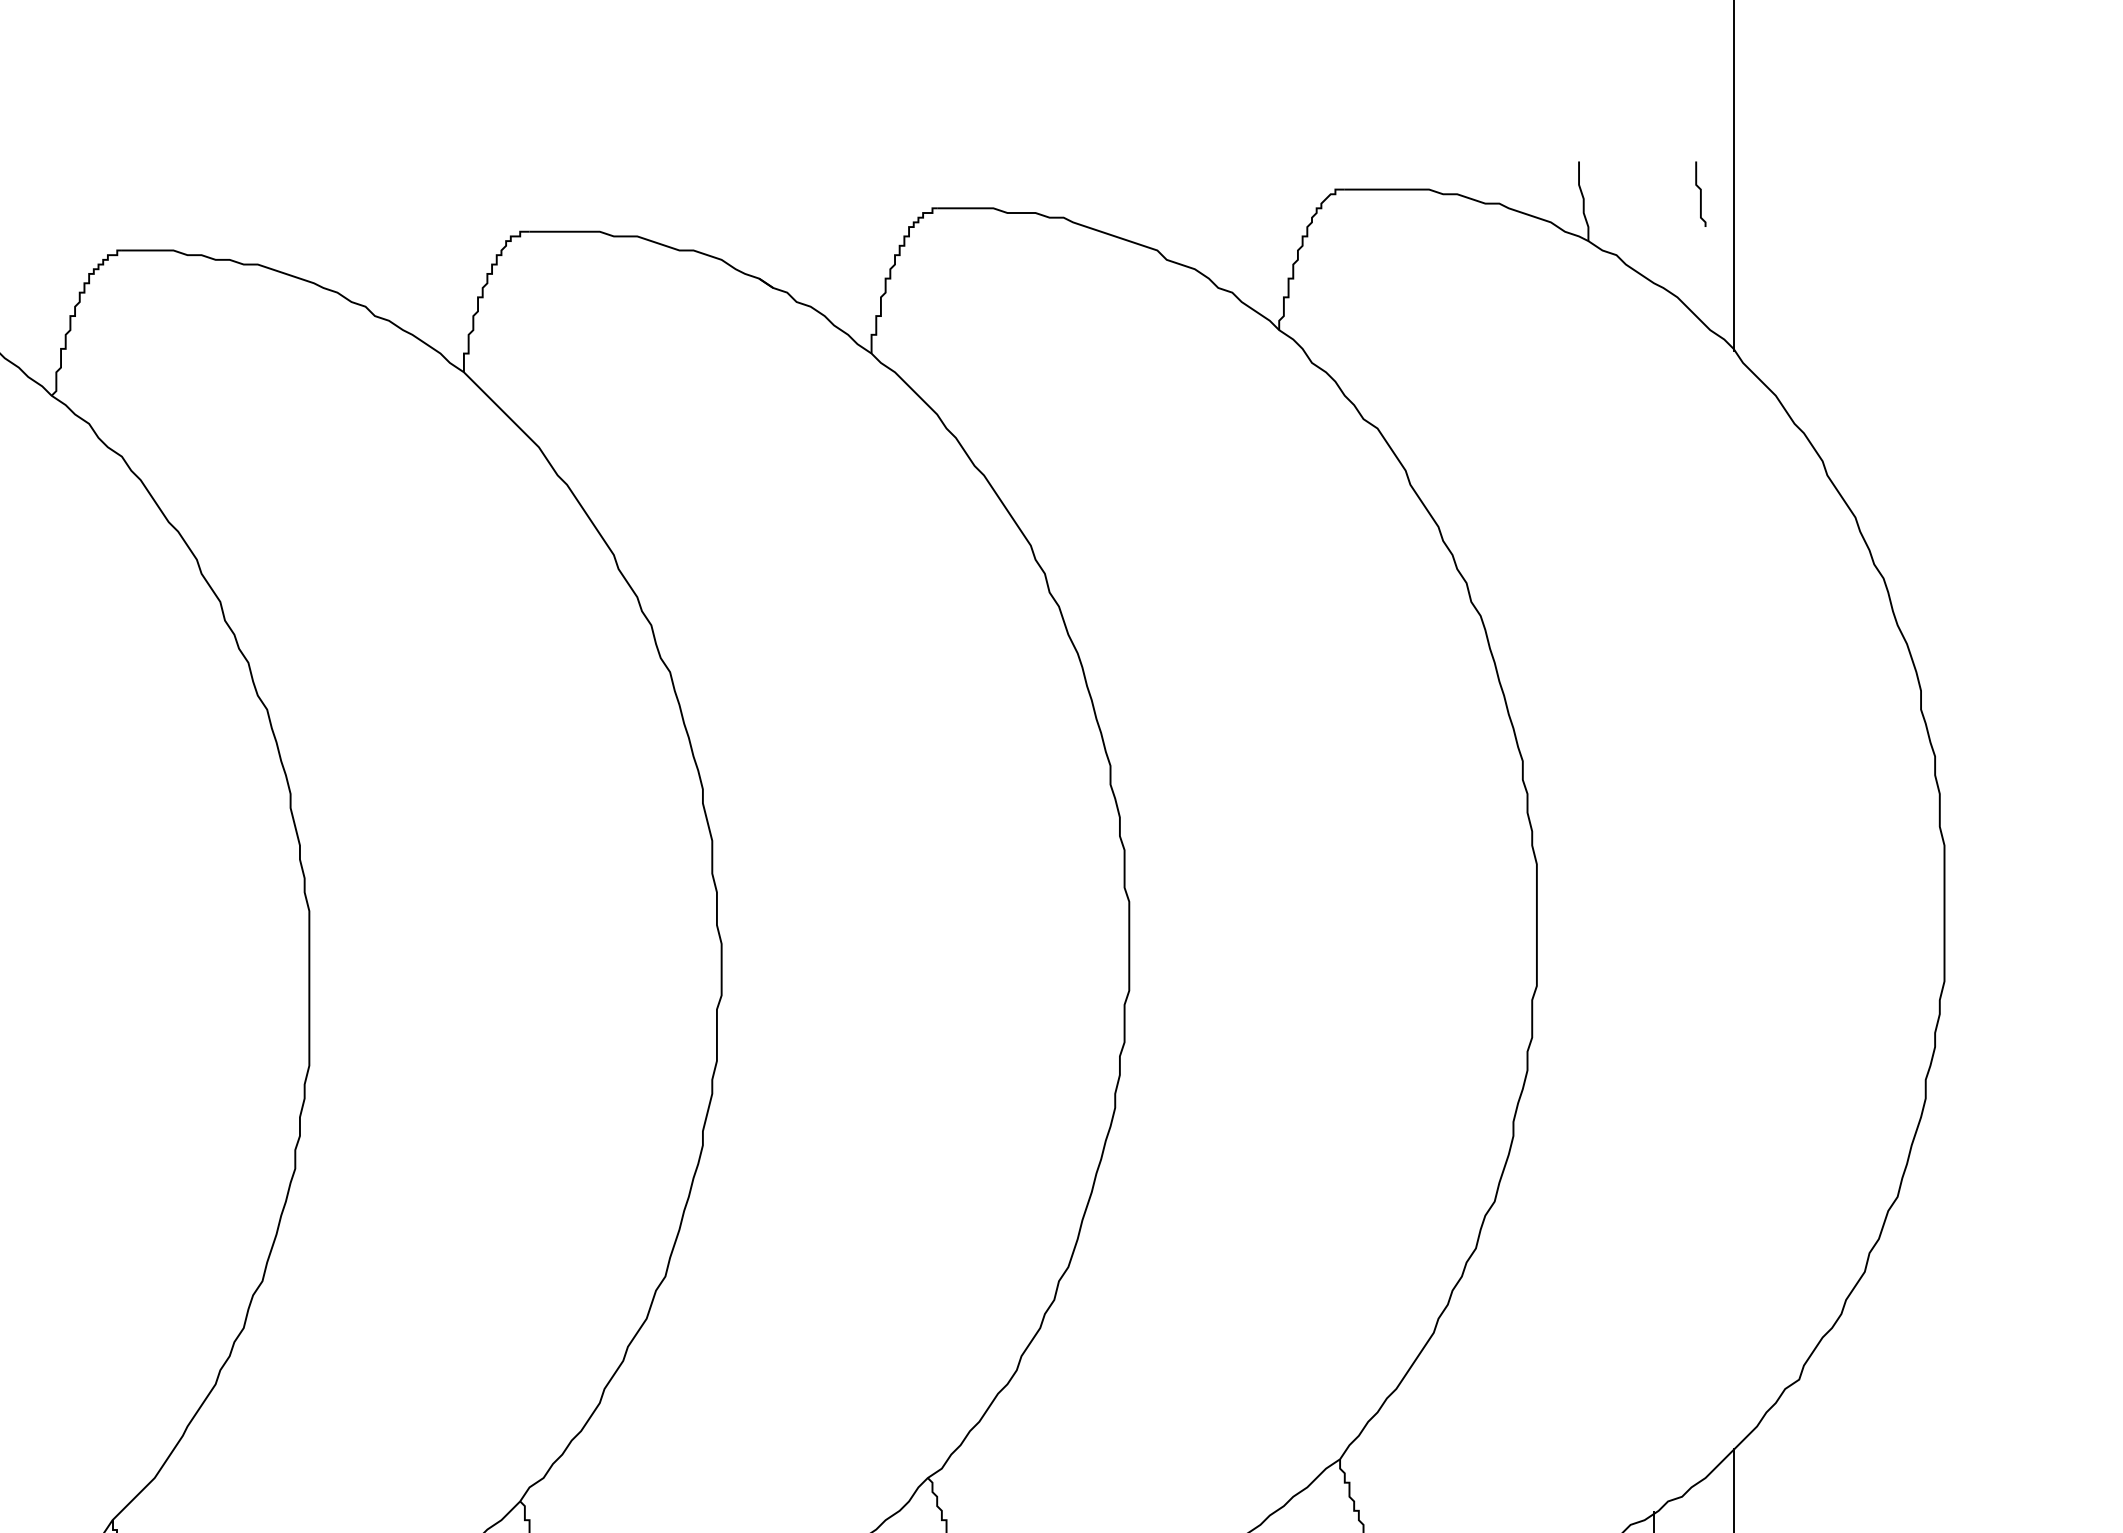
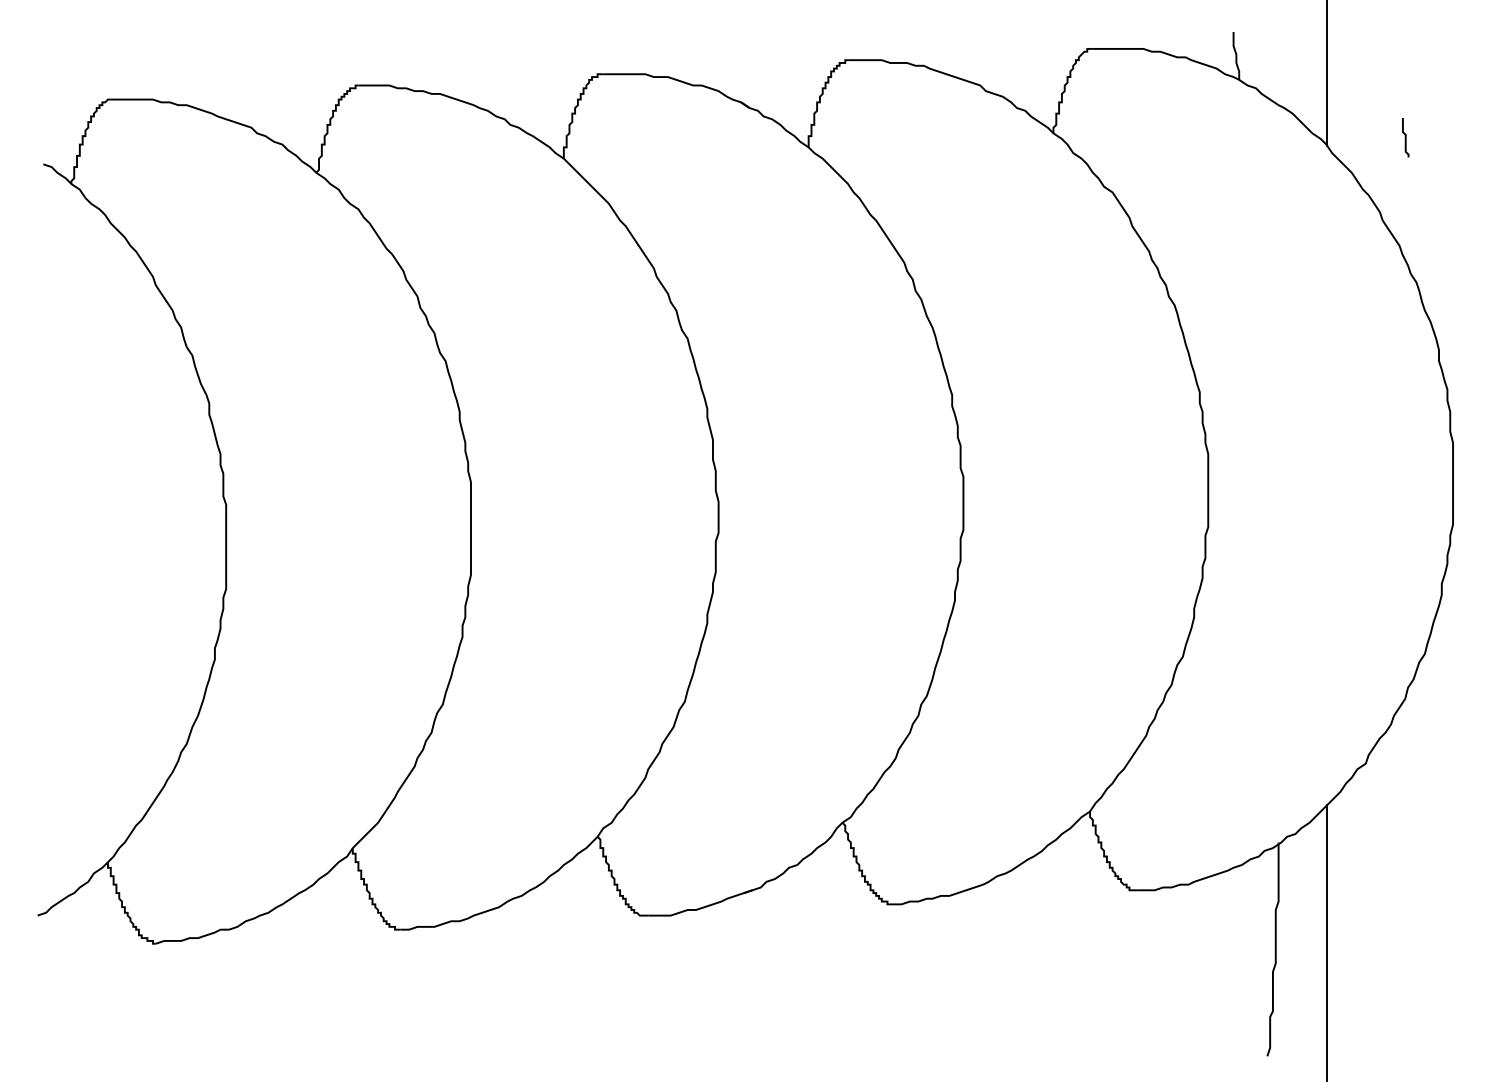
curve: (1700, 193) -> (1405, 137), moved

